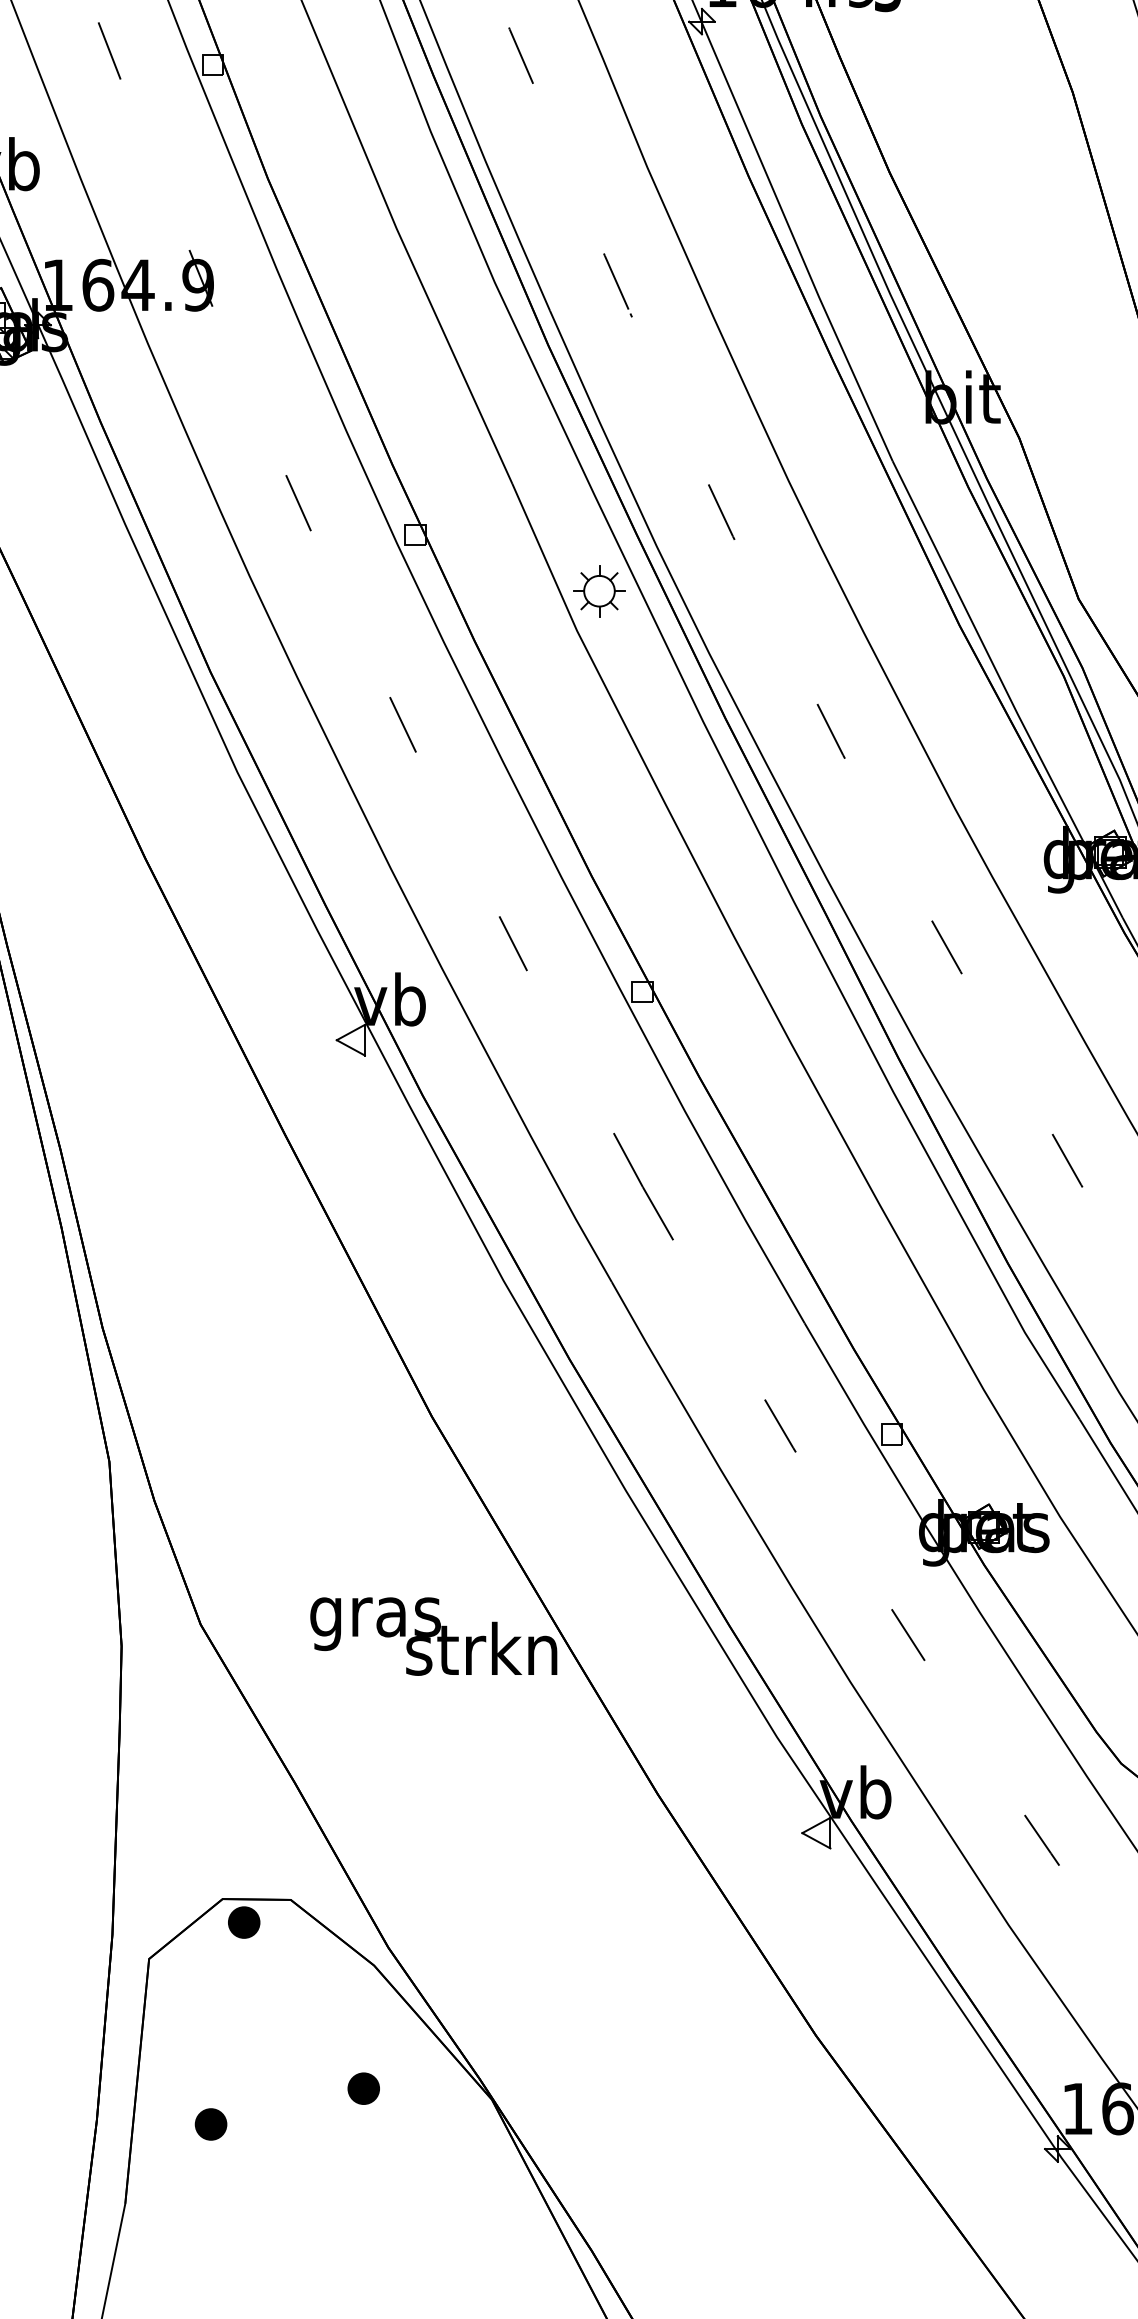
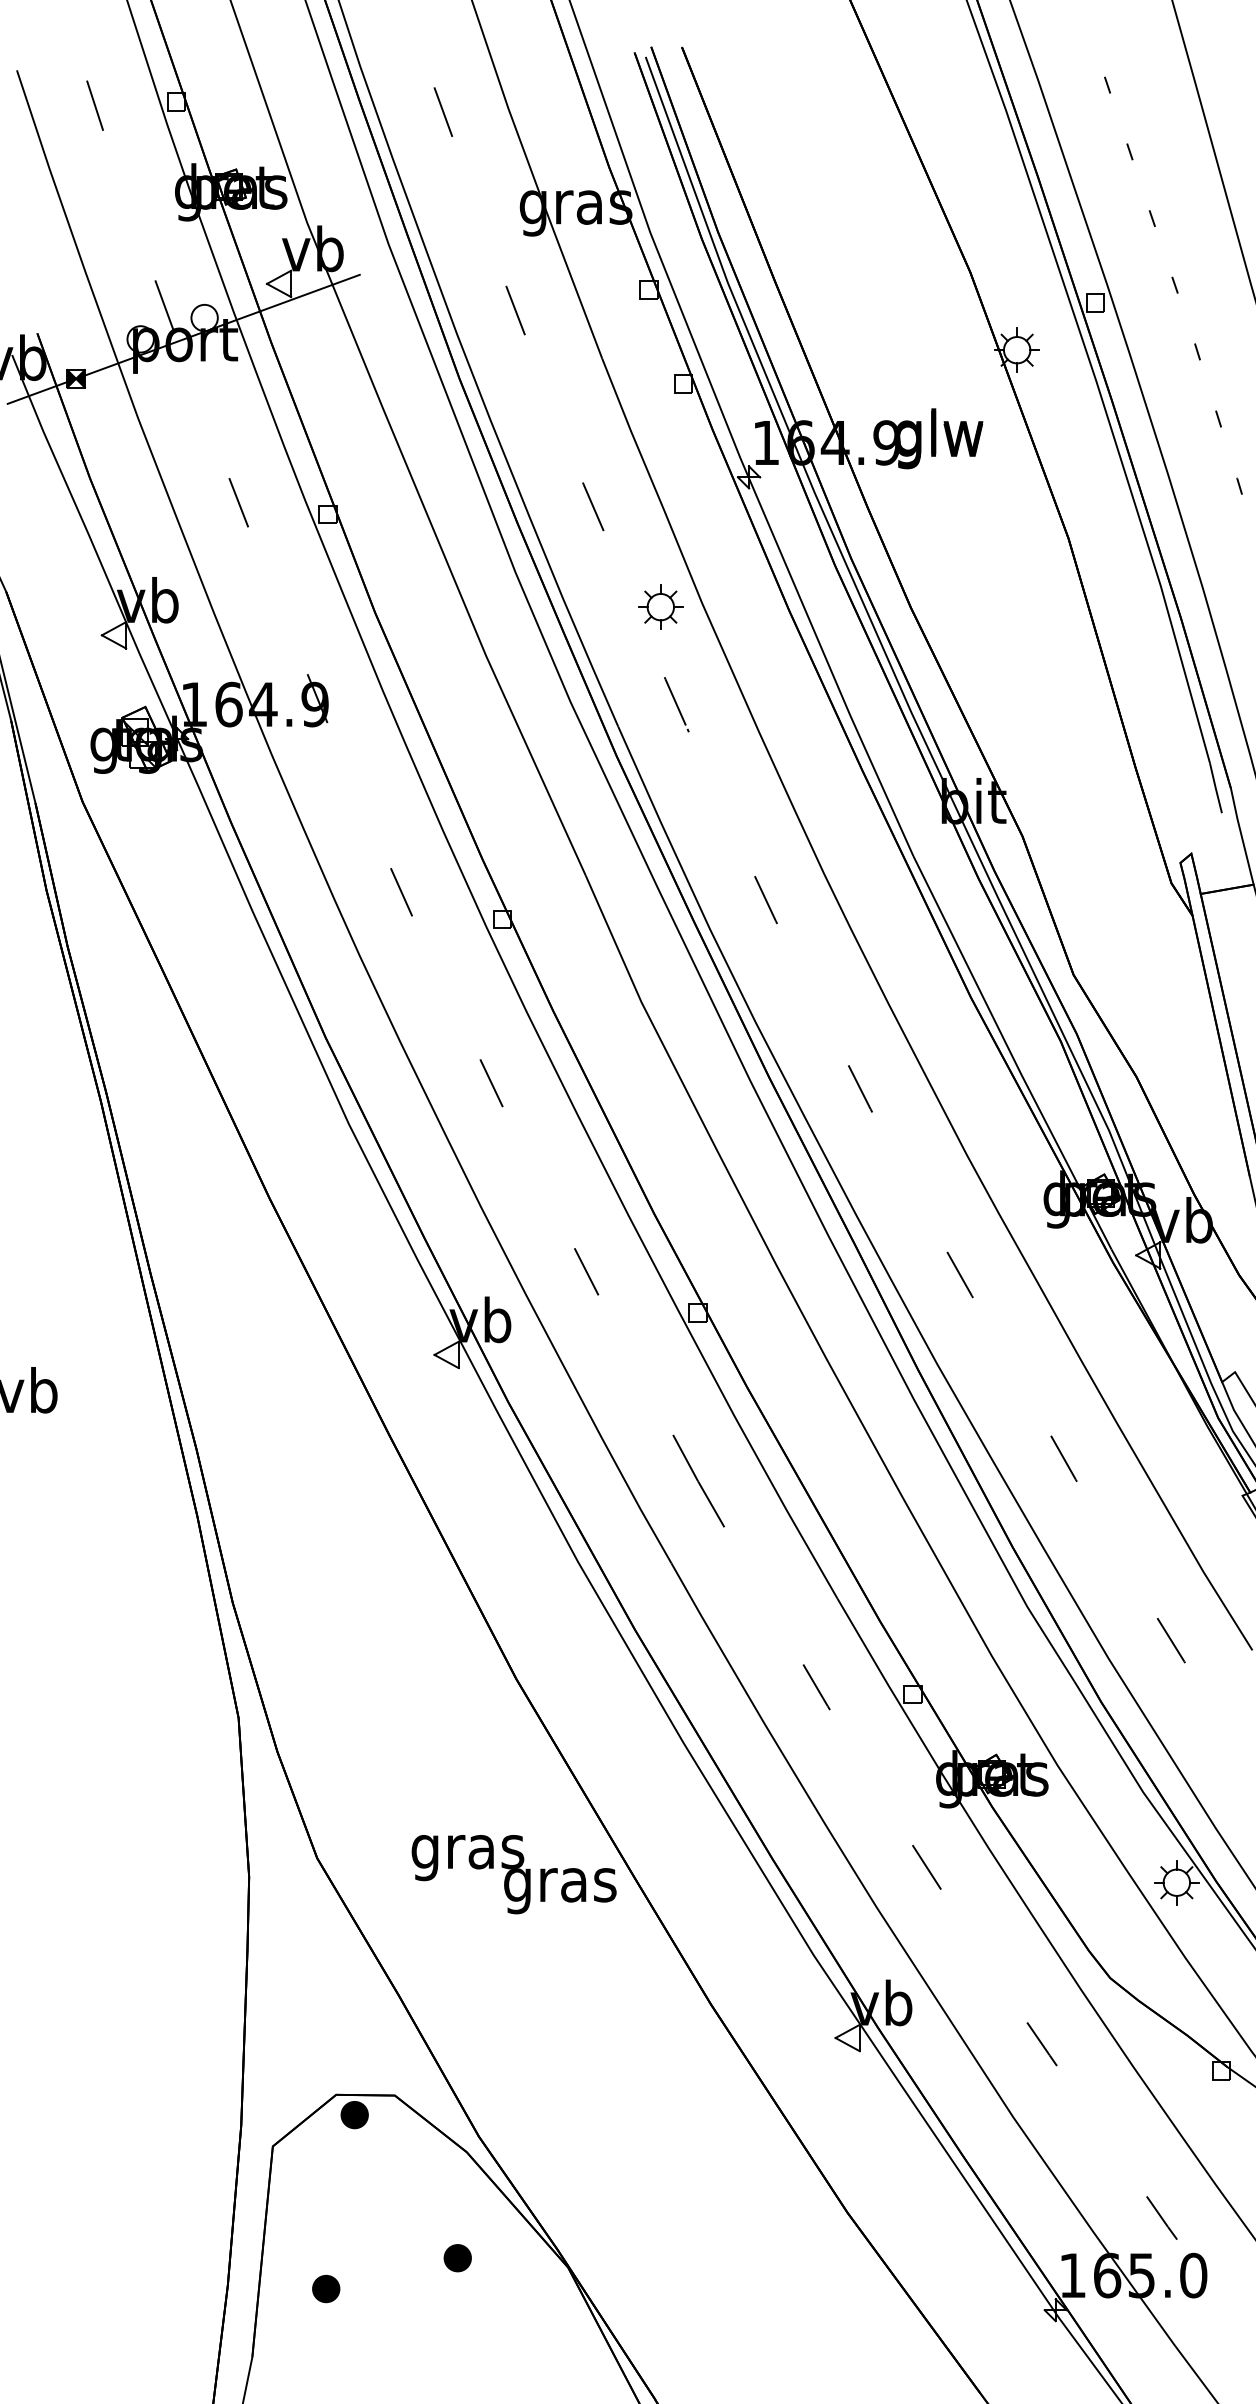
part: (599, 590) -> (660, 606), moved
text: (481, 1656) -> (559, 1885), strkn -> gras

